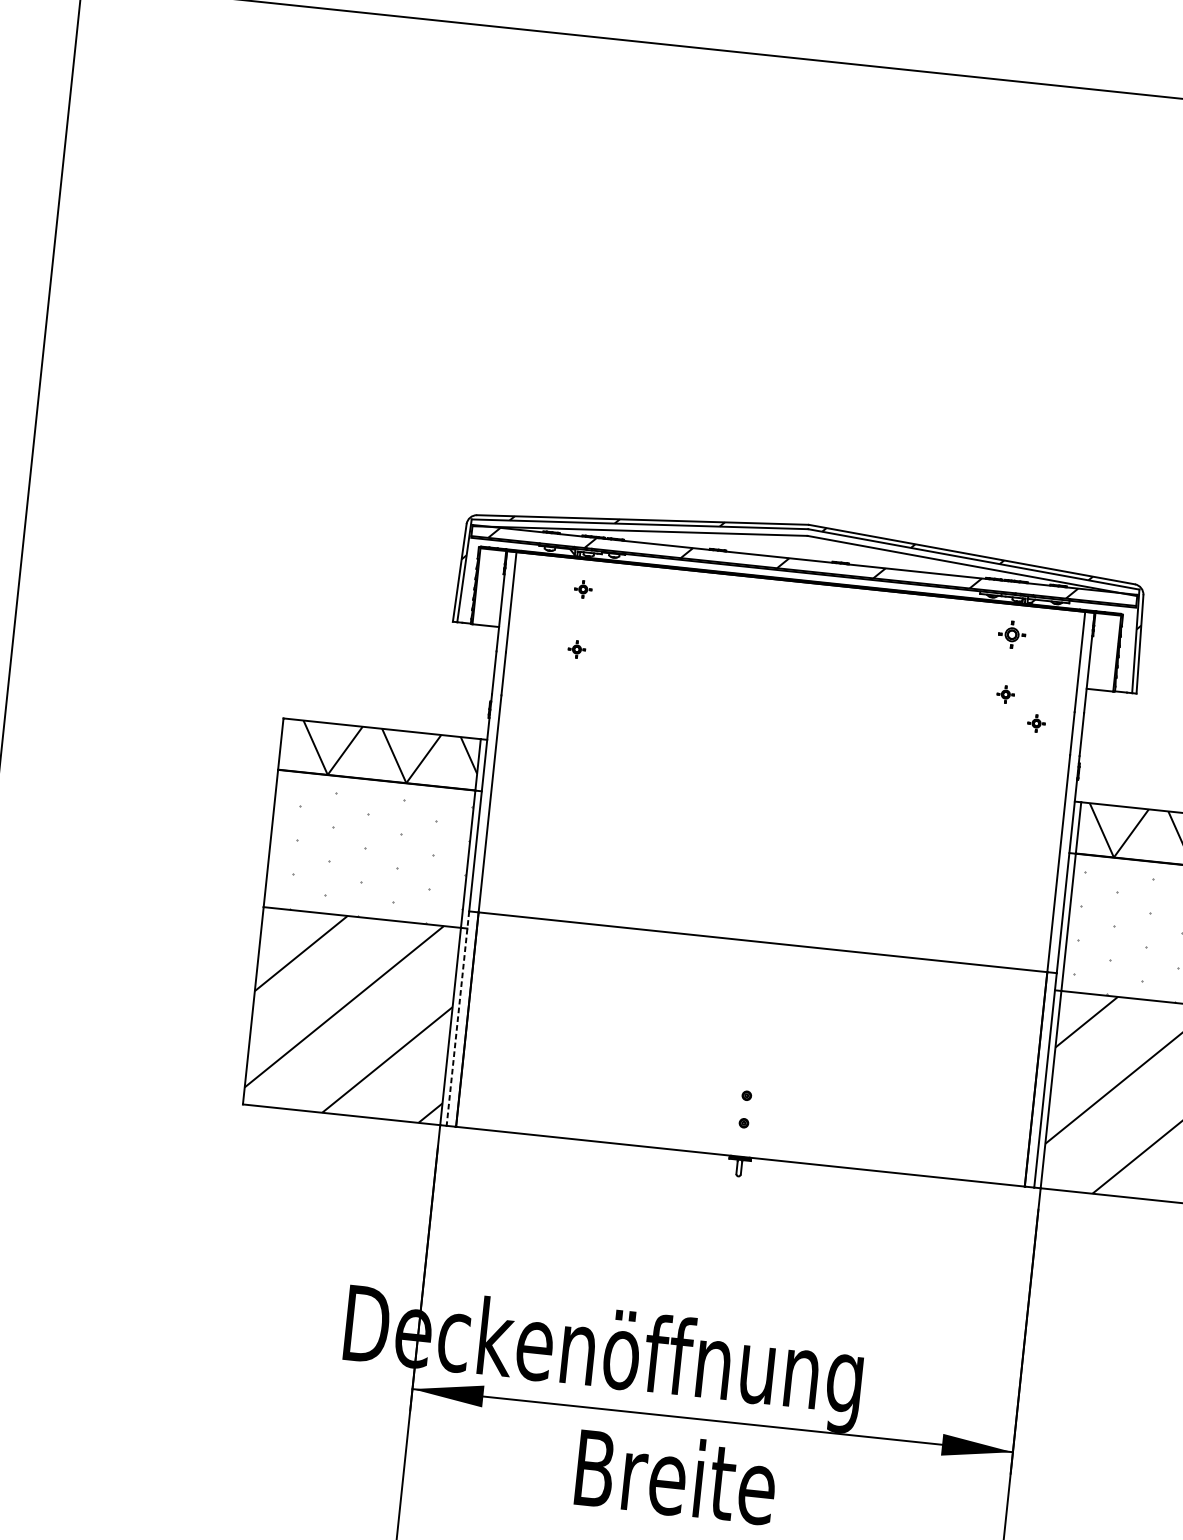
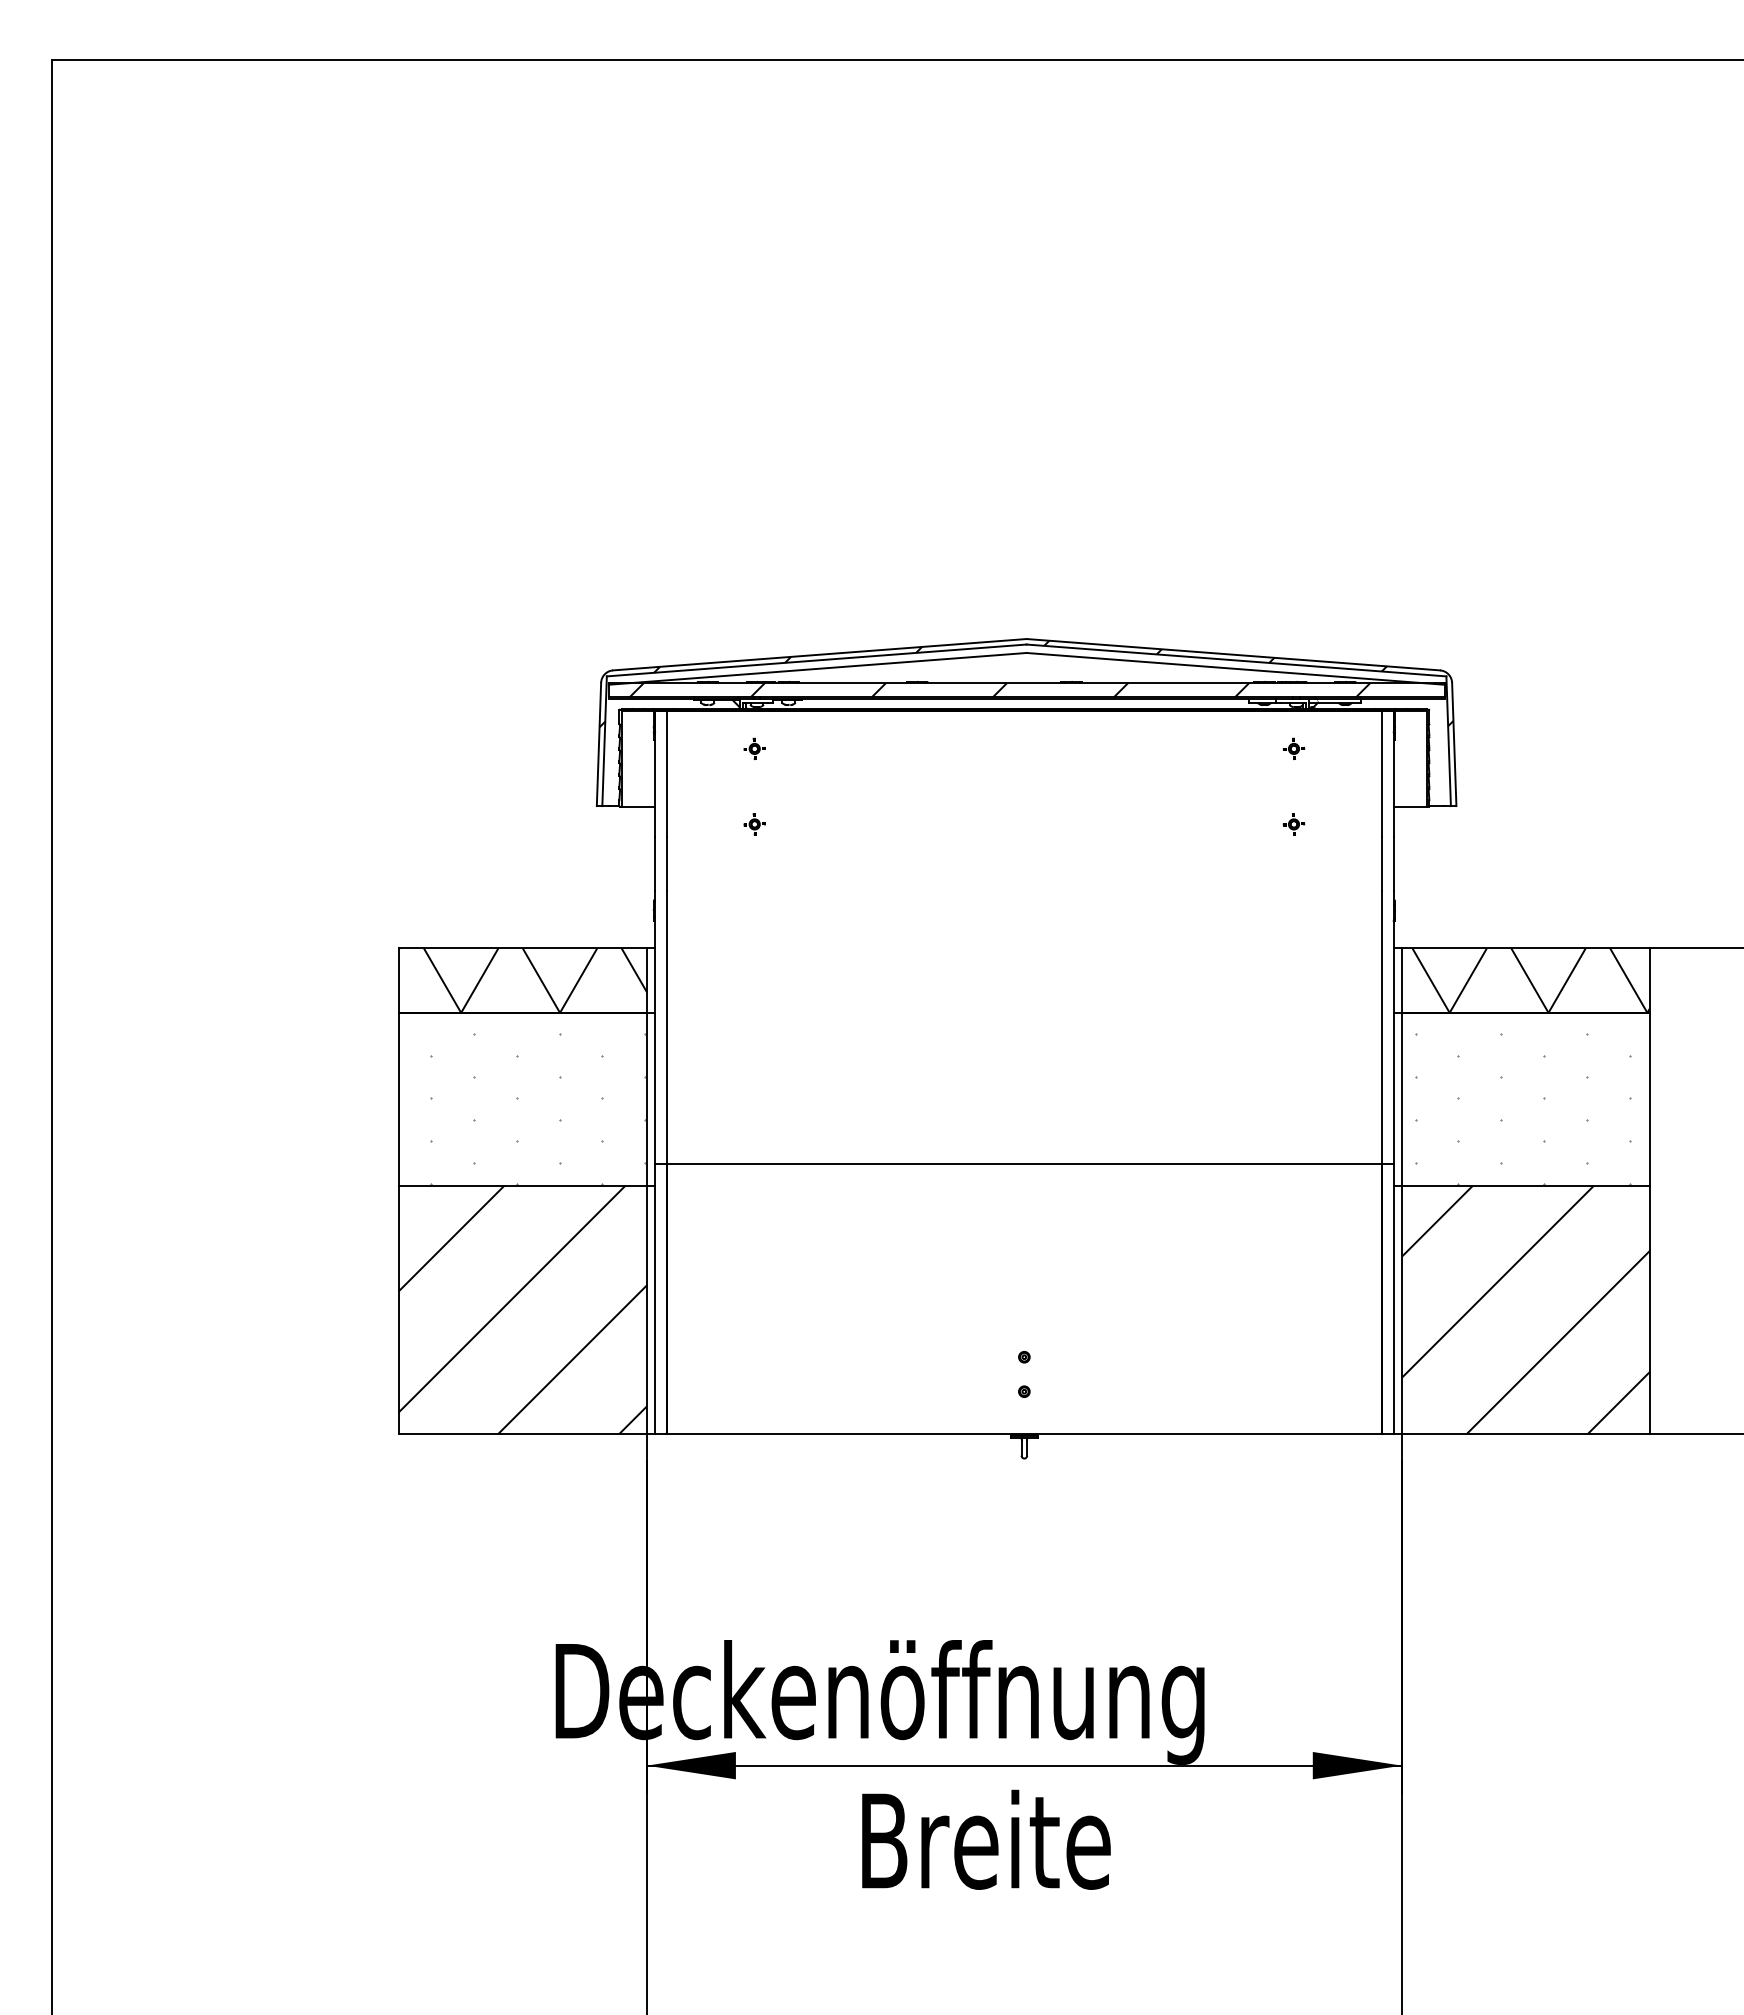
part: (1011, 634) -> (1293, 748), size x0.62
part: (1036, 723) -> (1335, 856), removed
line: (457, 1018) -> (654, 1298), dashed -> solid

